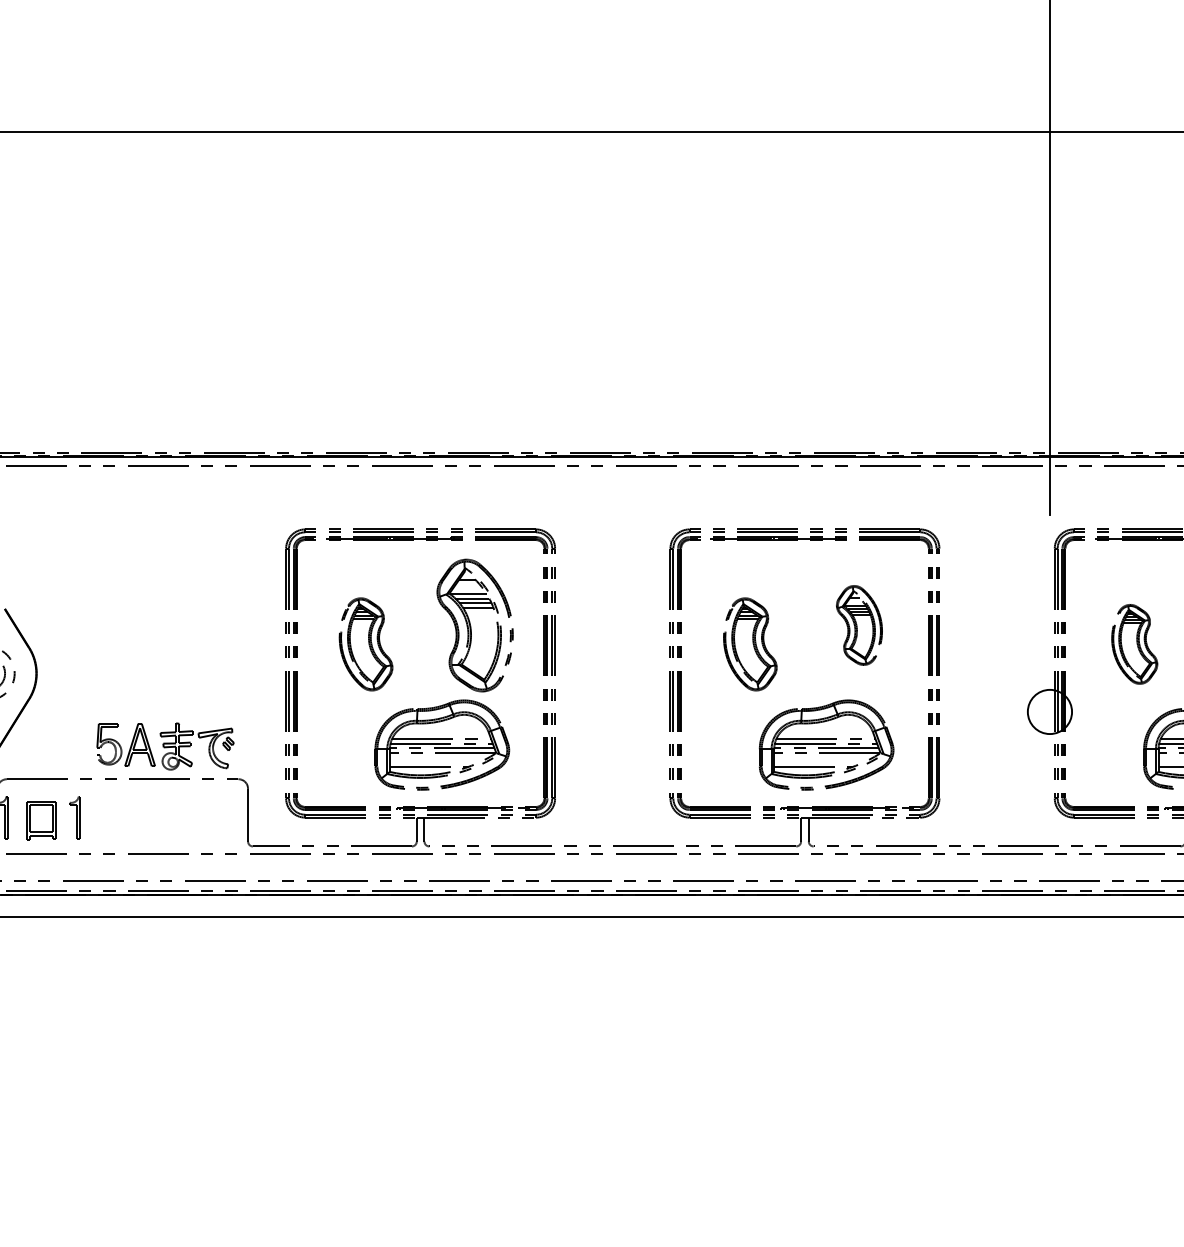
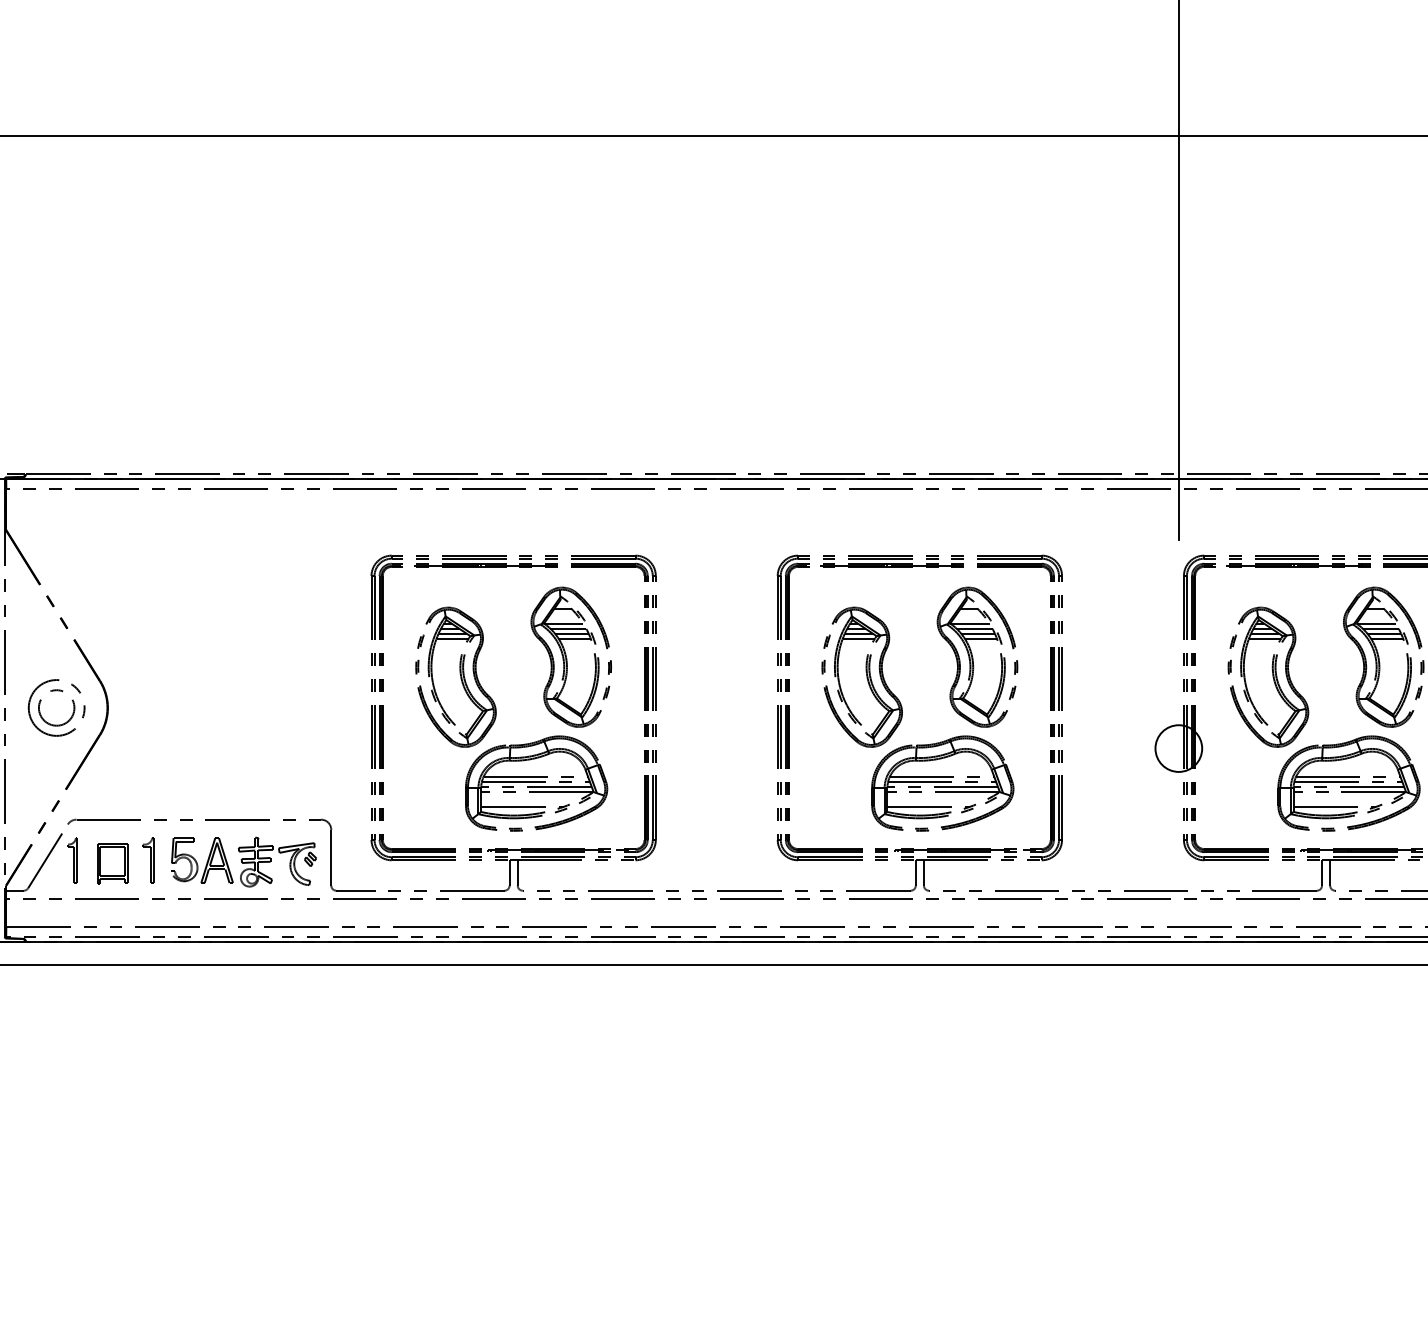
part: (859, 624) -> (977, 656), size x1.67
part: (365, 643) -> (455, 676), size x1.43
part: (749, 643) -> (861, 676), size x1.43
part: (1134, 643) -> (1268, 676), size x1.67
part: (165, 745) -> (243, 861), moved

